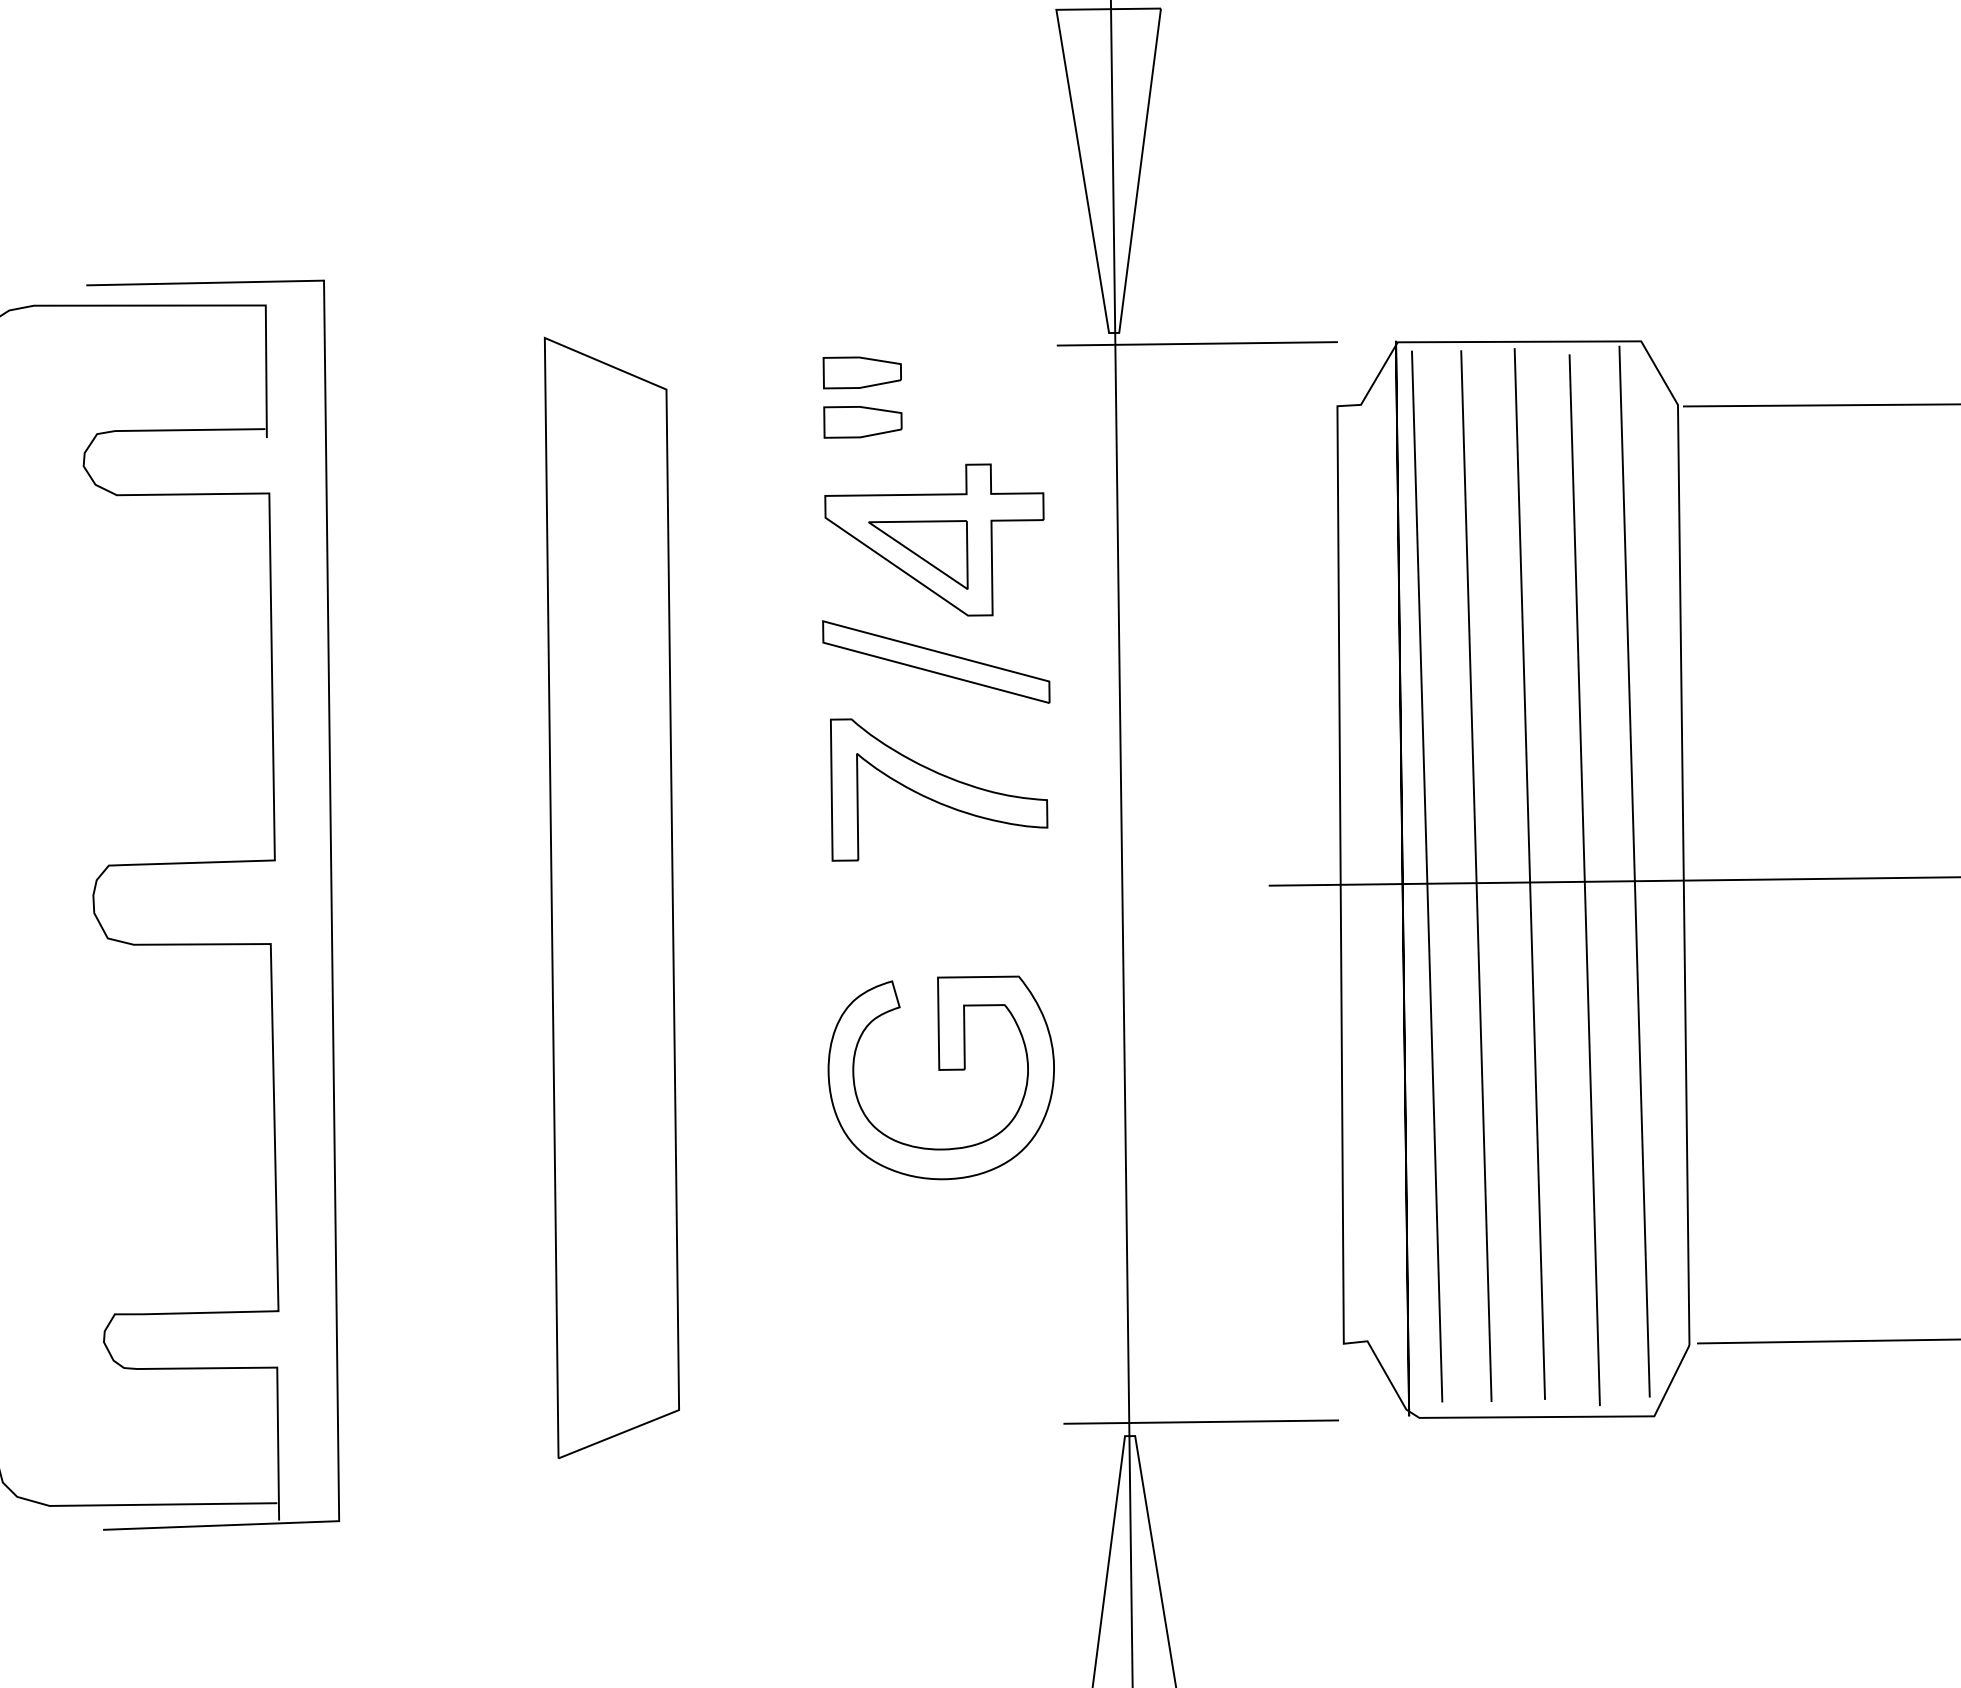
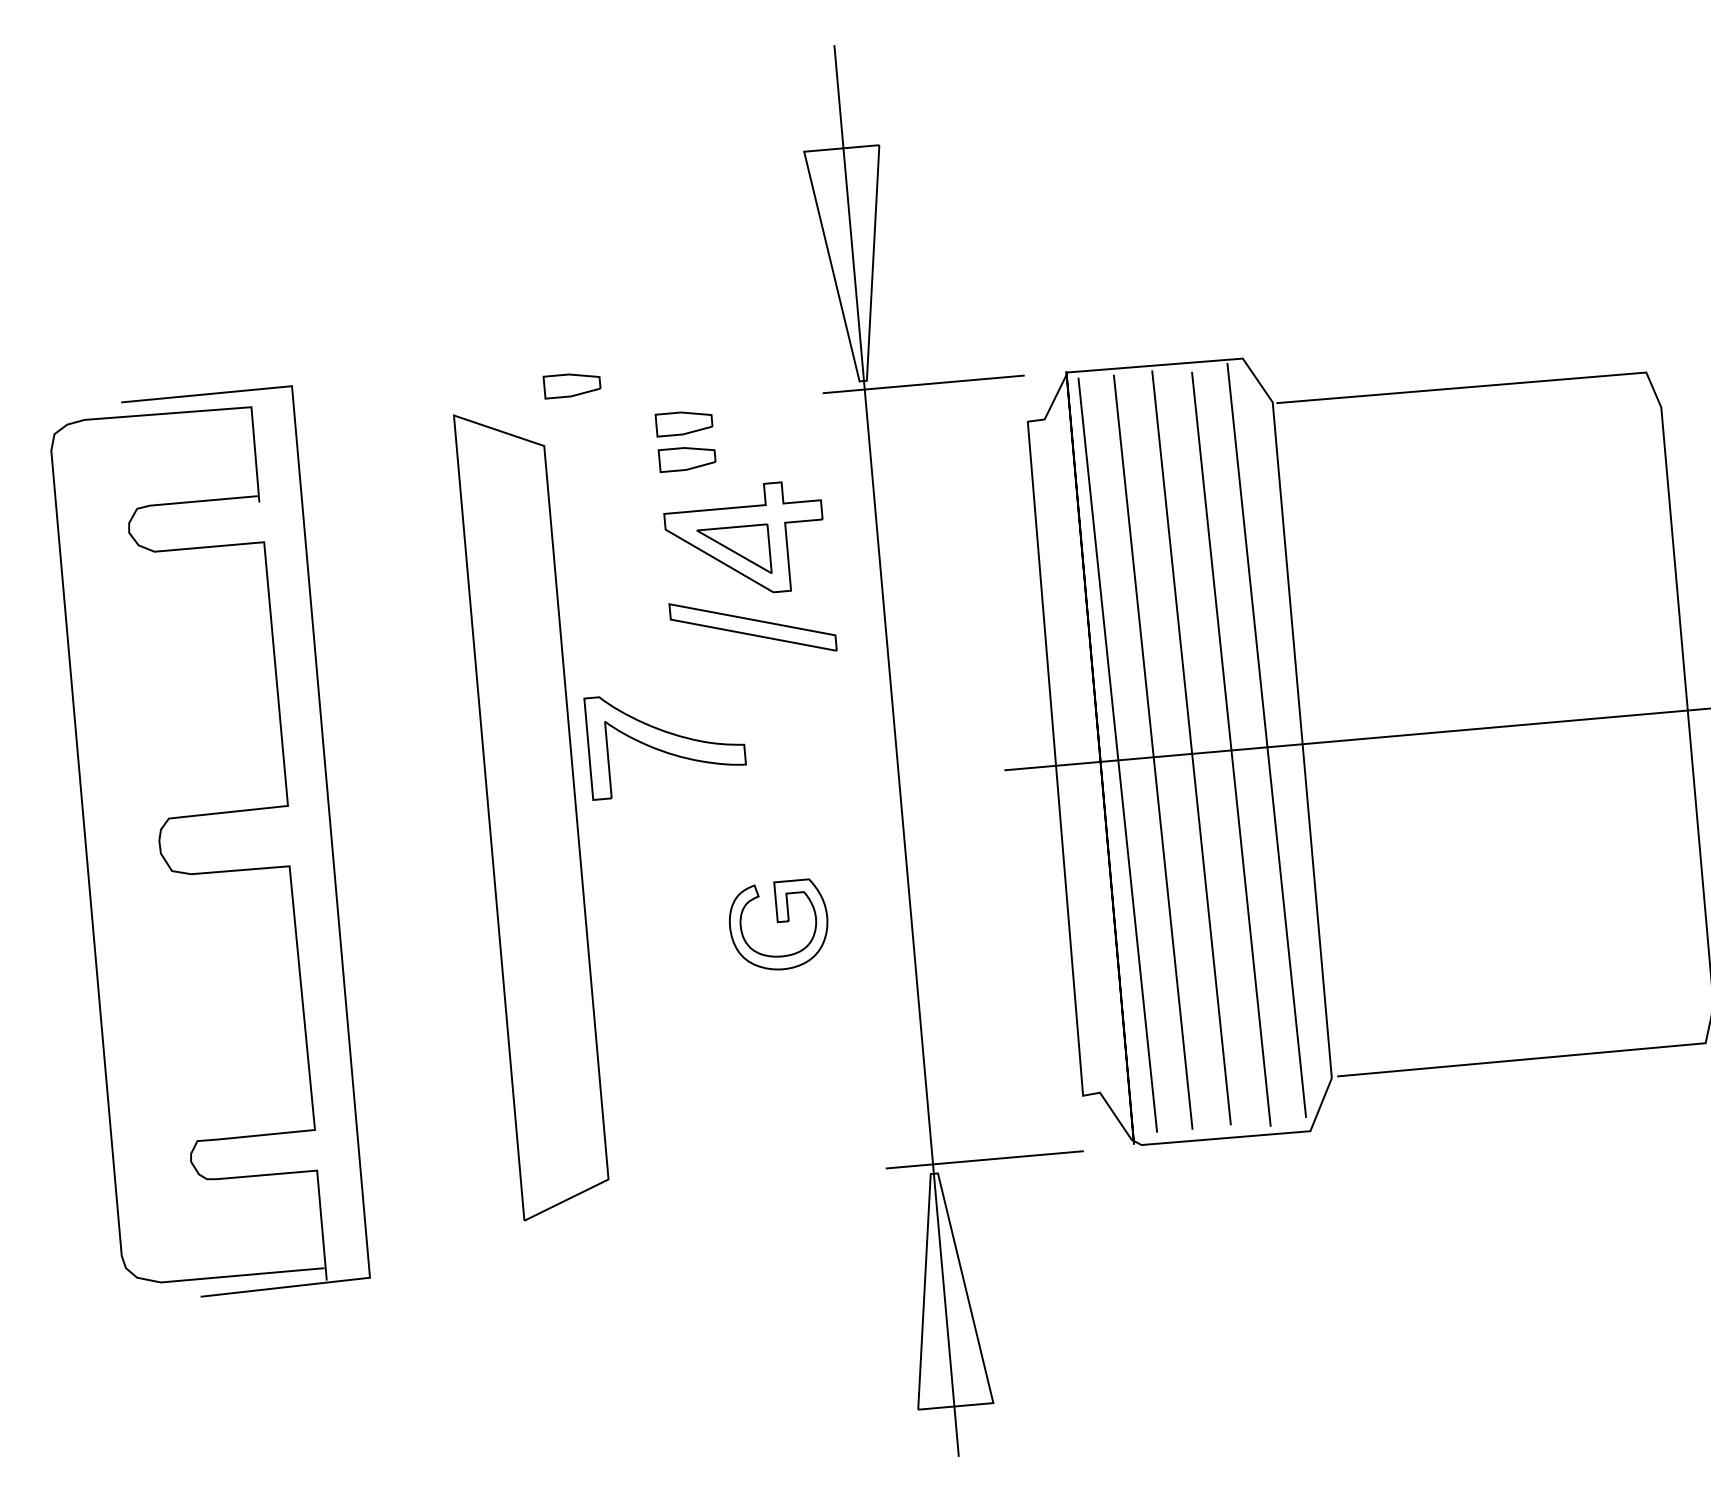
part: (710, 310) -> (571, 386), added
part: (936, 796) -> (664, 748), moved
part: (940, 1075) -> (778, 924), size x0.6

